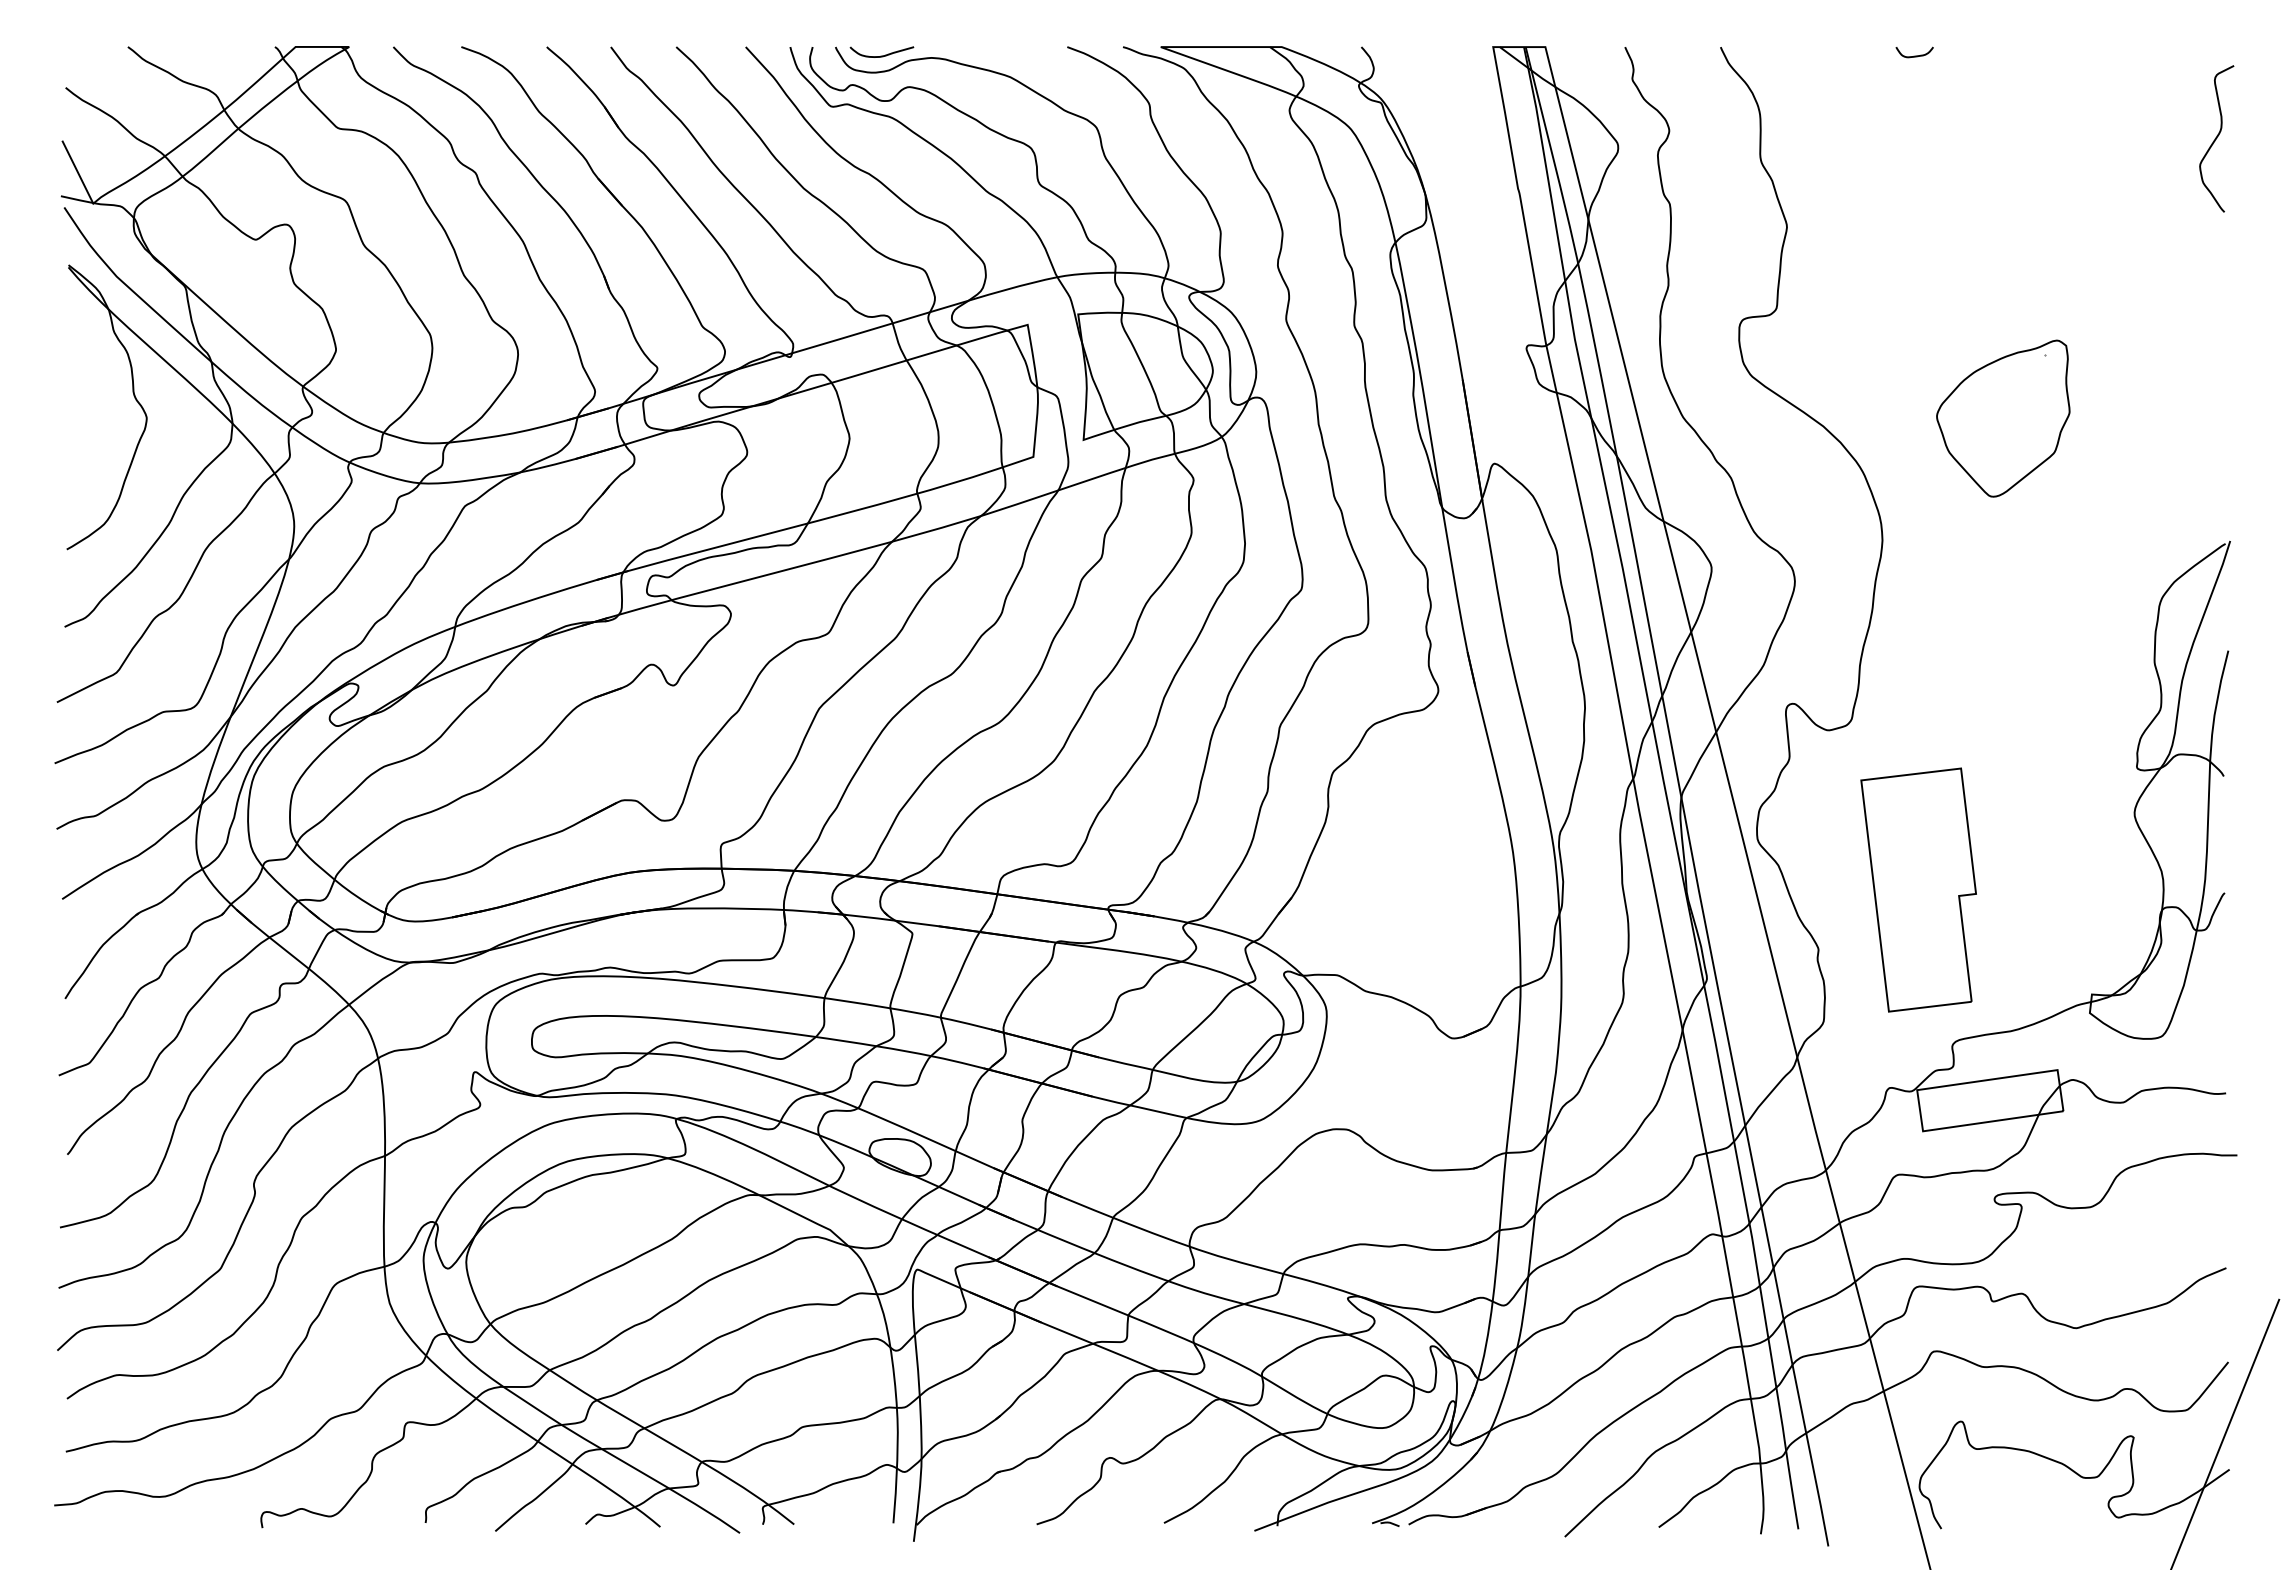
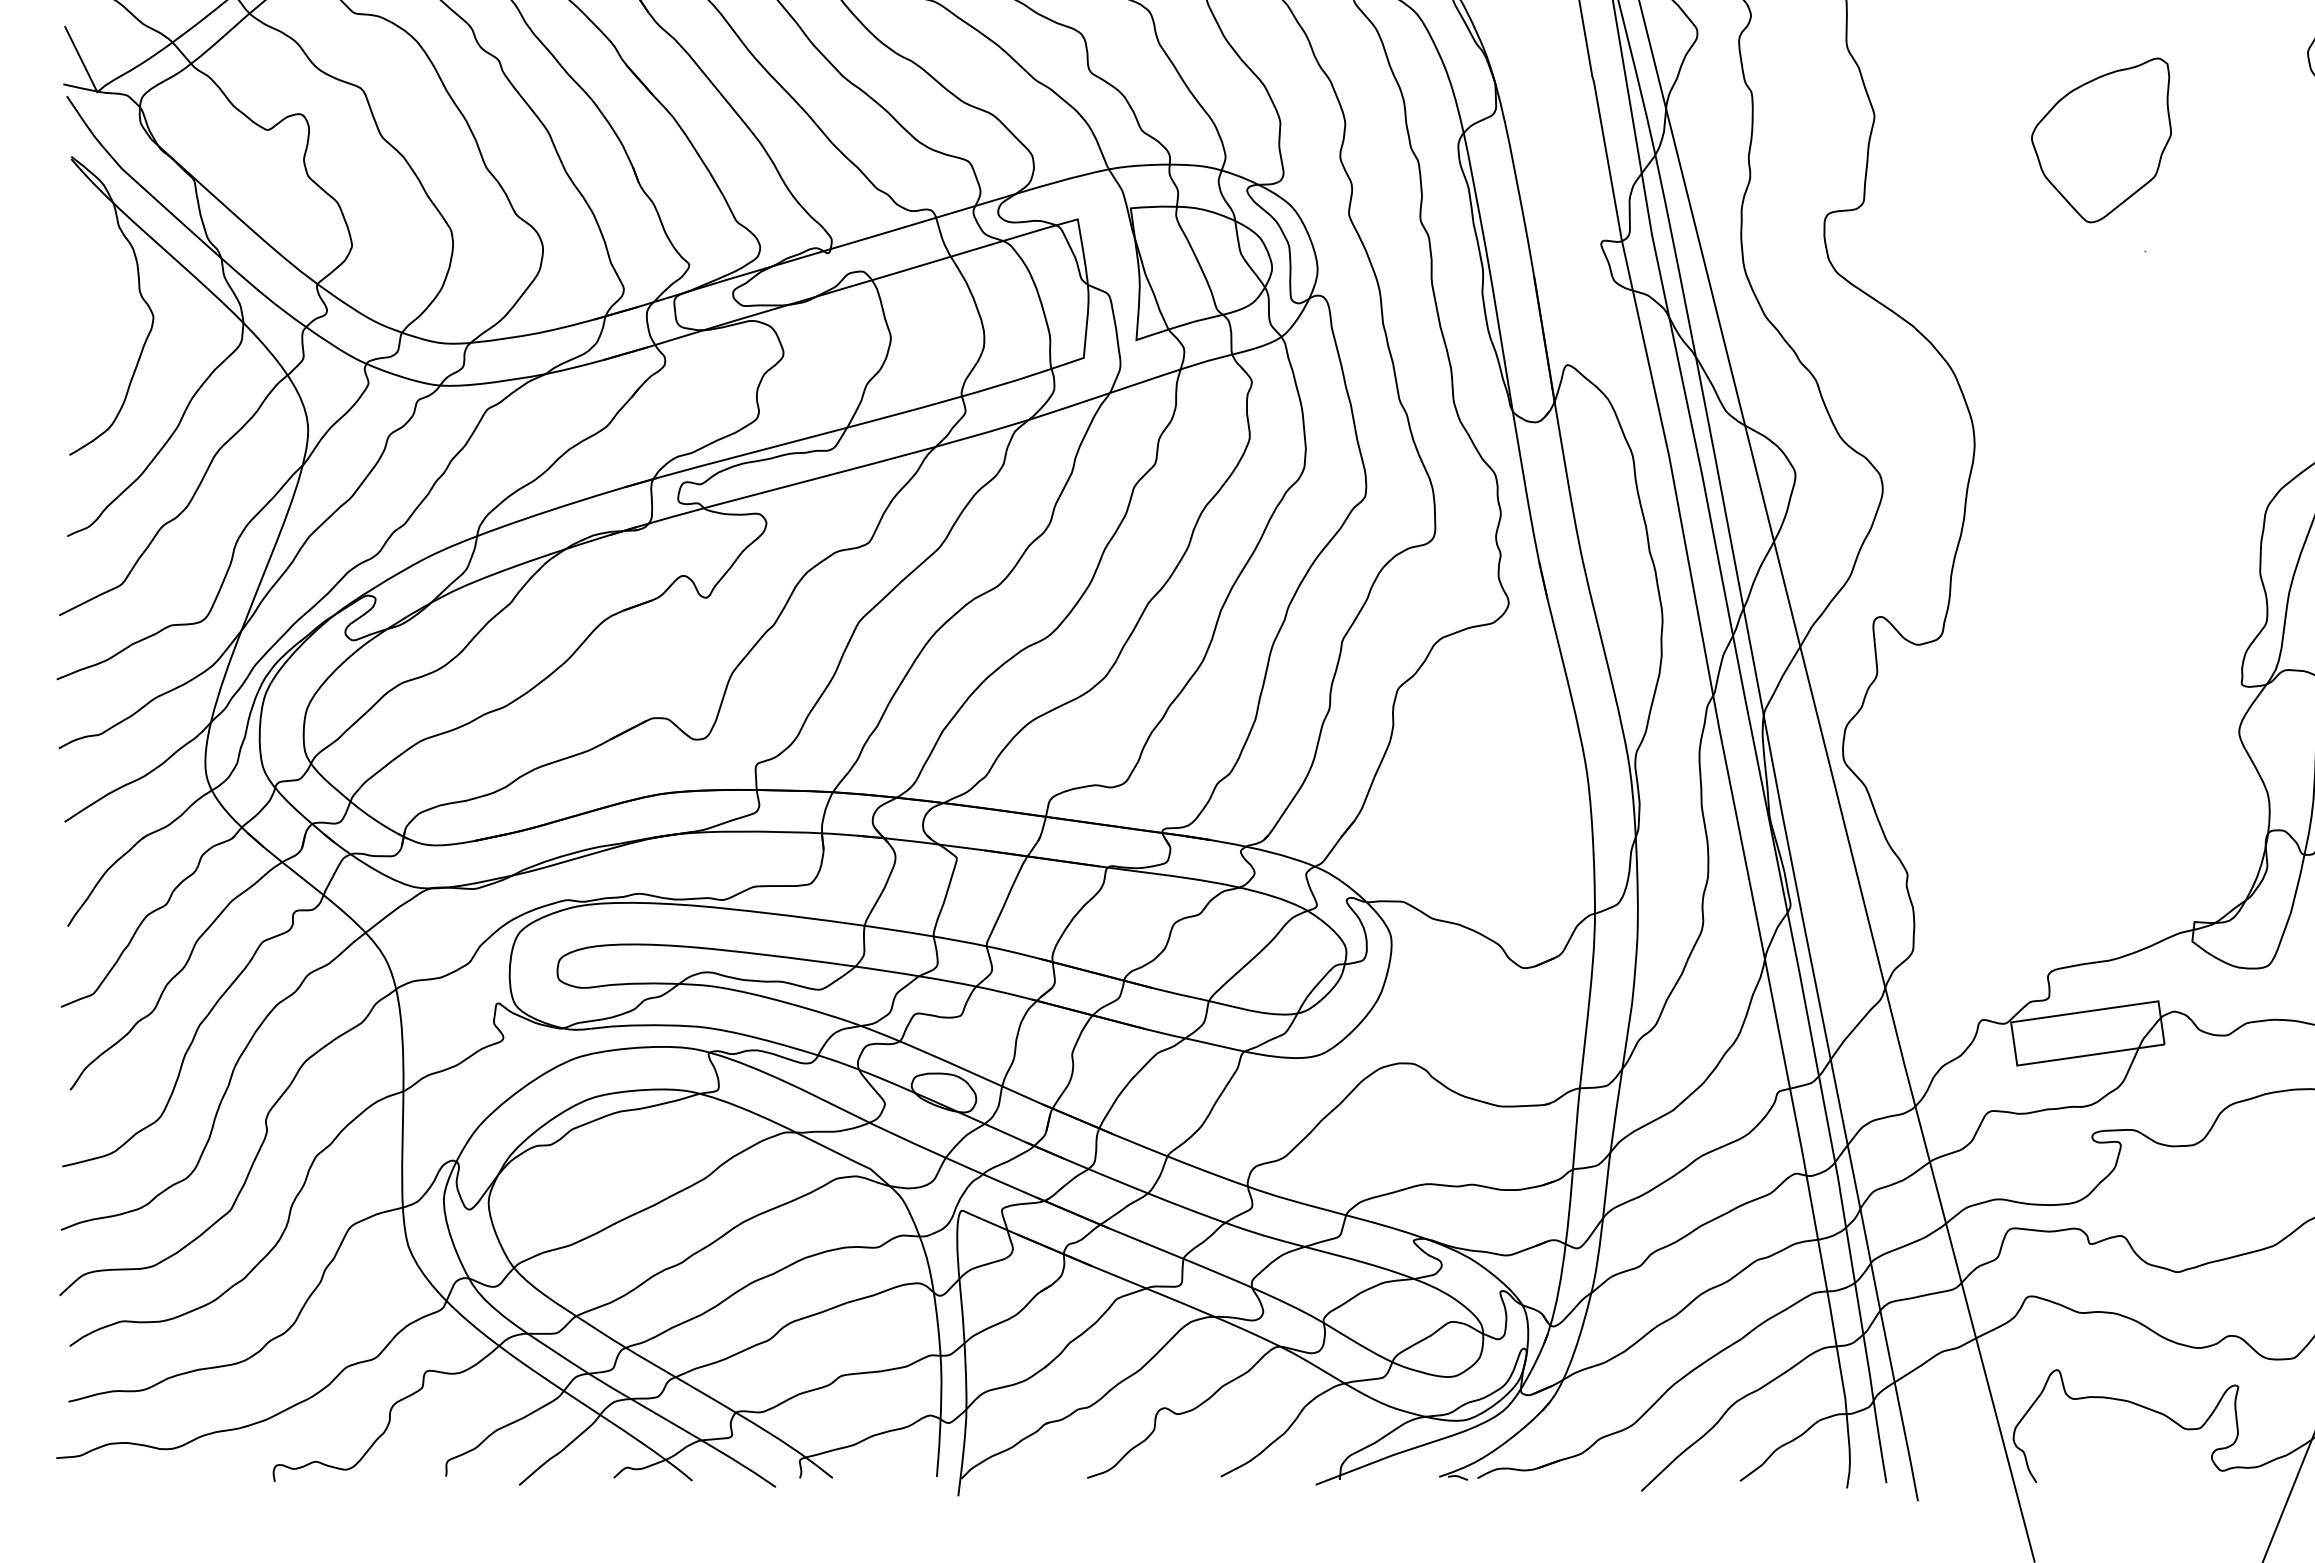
part: (2003, 418) -> (2101, 140), moved
part: (1918, 889) -> (2012, 811), removed

